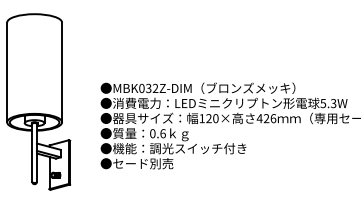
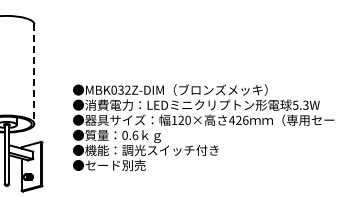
line: (62, 72) -> (34, 74), solid -> dashed

